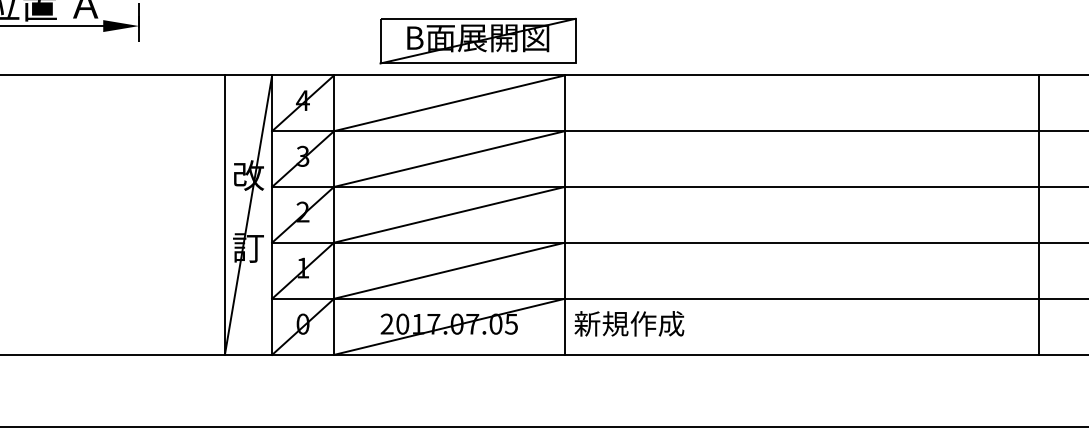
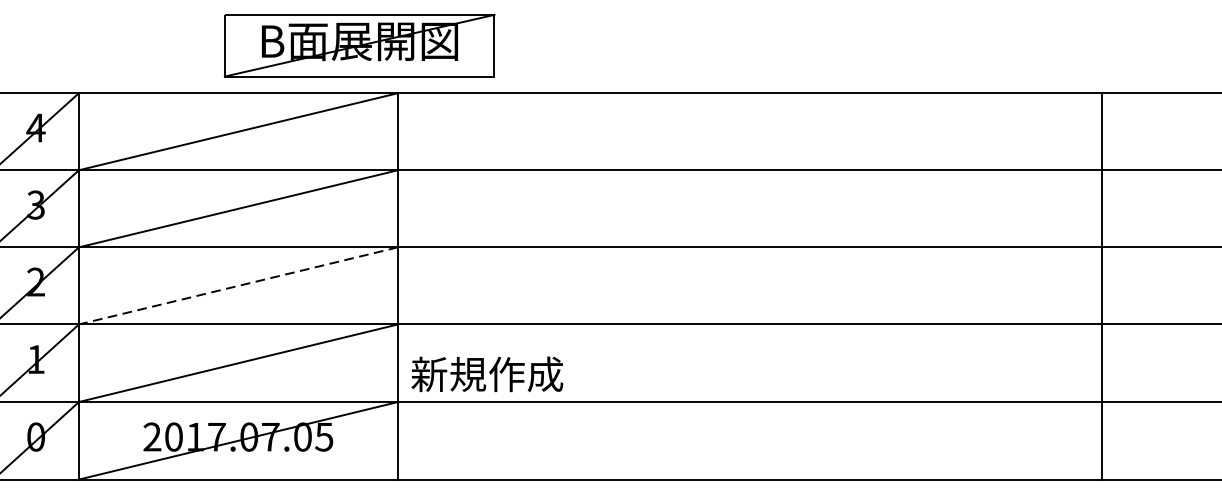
part: (477, 40) -> (358, 44), moved
line: (449, 214) -> (238, 285), solid -> dashed
line: (1039, 214) -> (1102, 285), moved
text: (629, 323) -> (487, 373), moved

